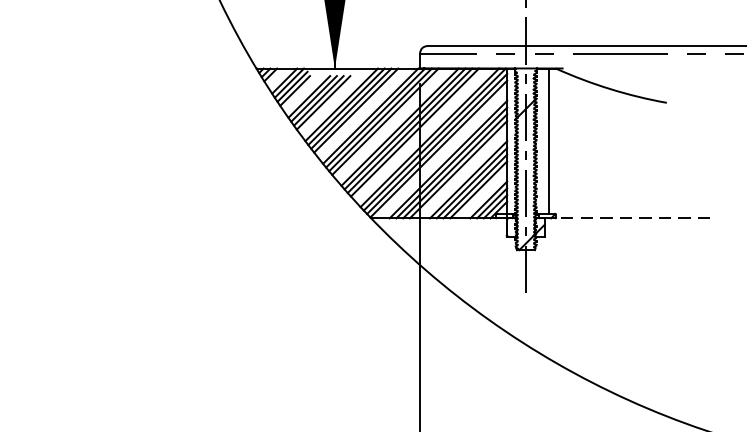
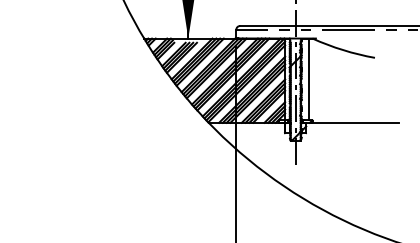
line: (632, 217) -> (355, 122), dashed -> solid

